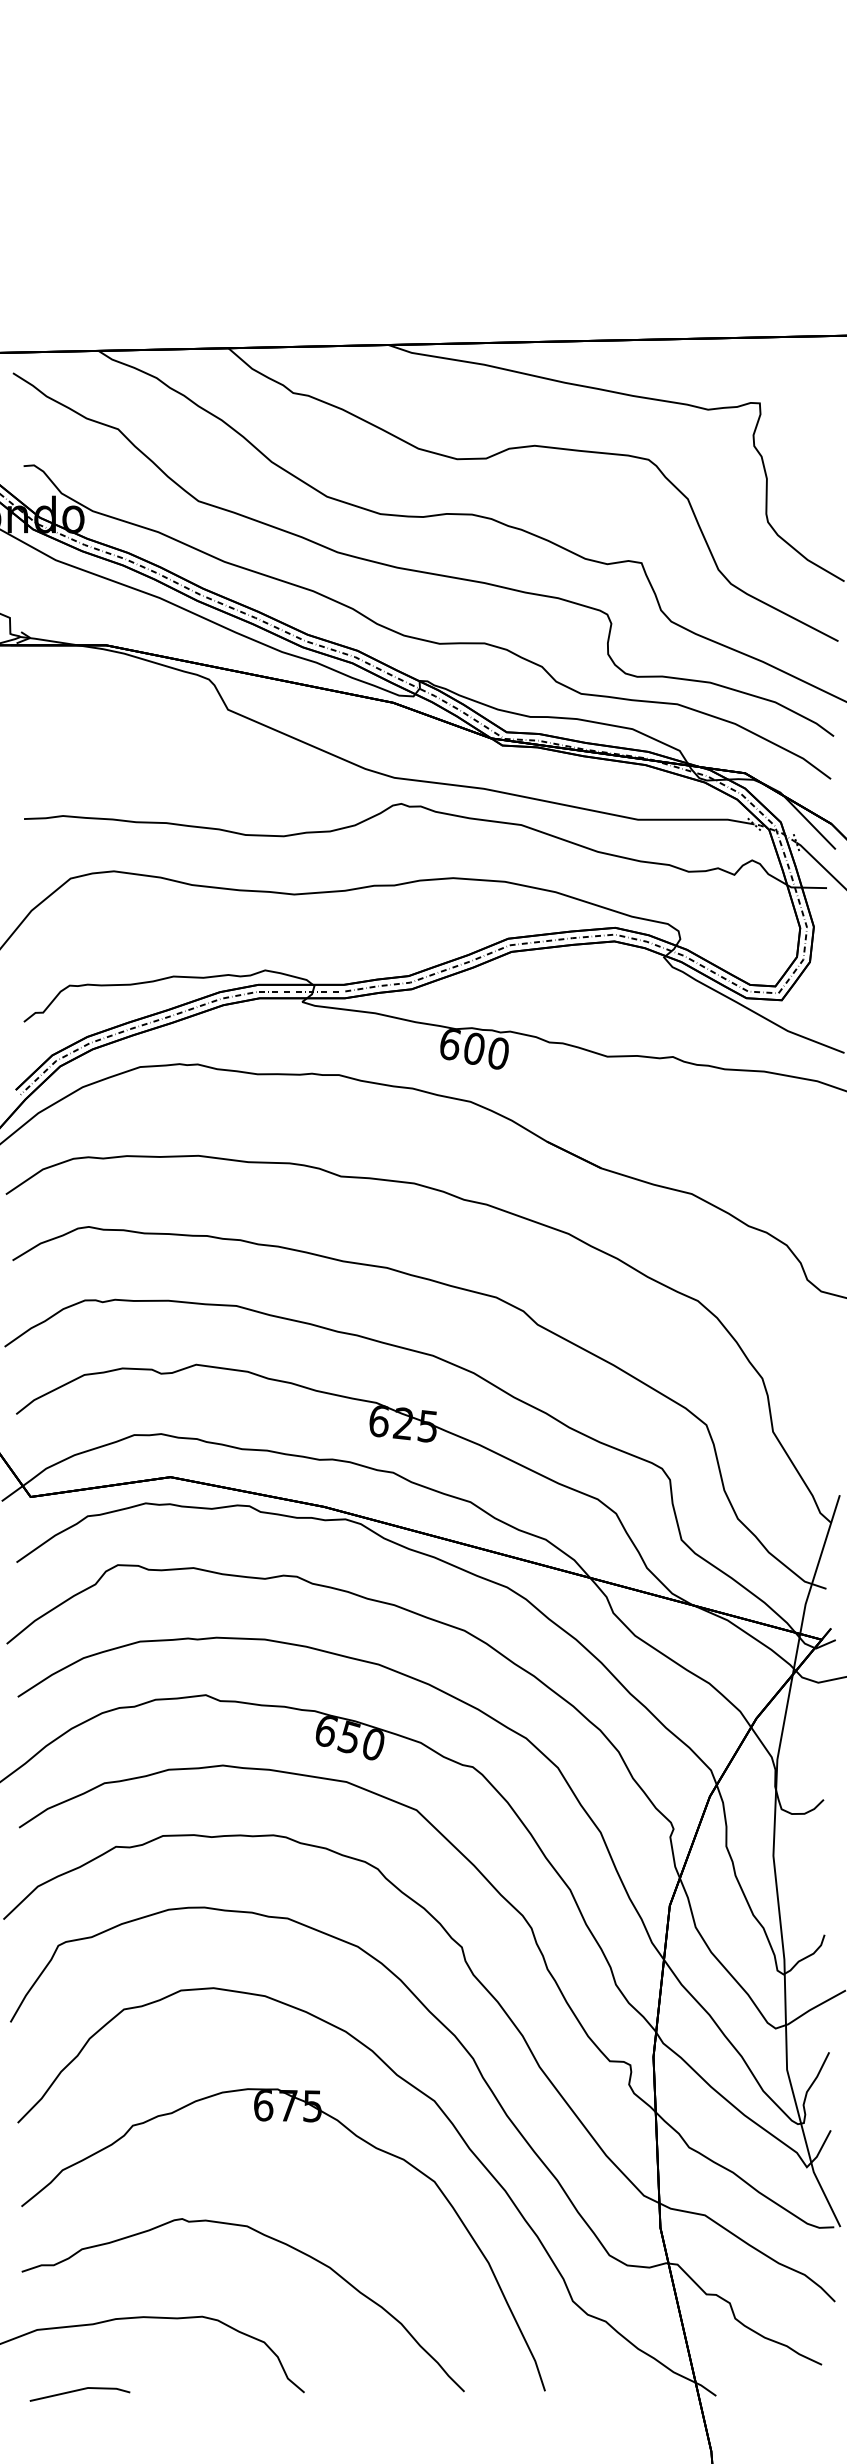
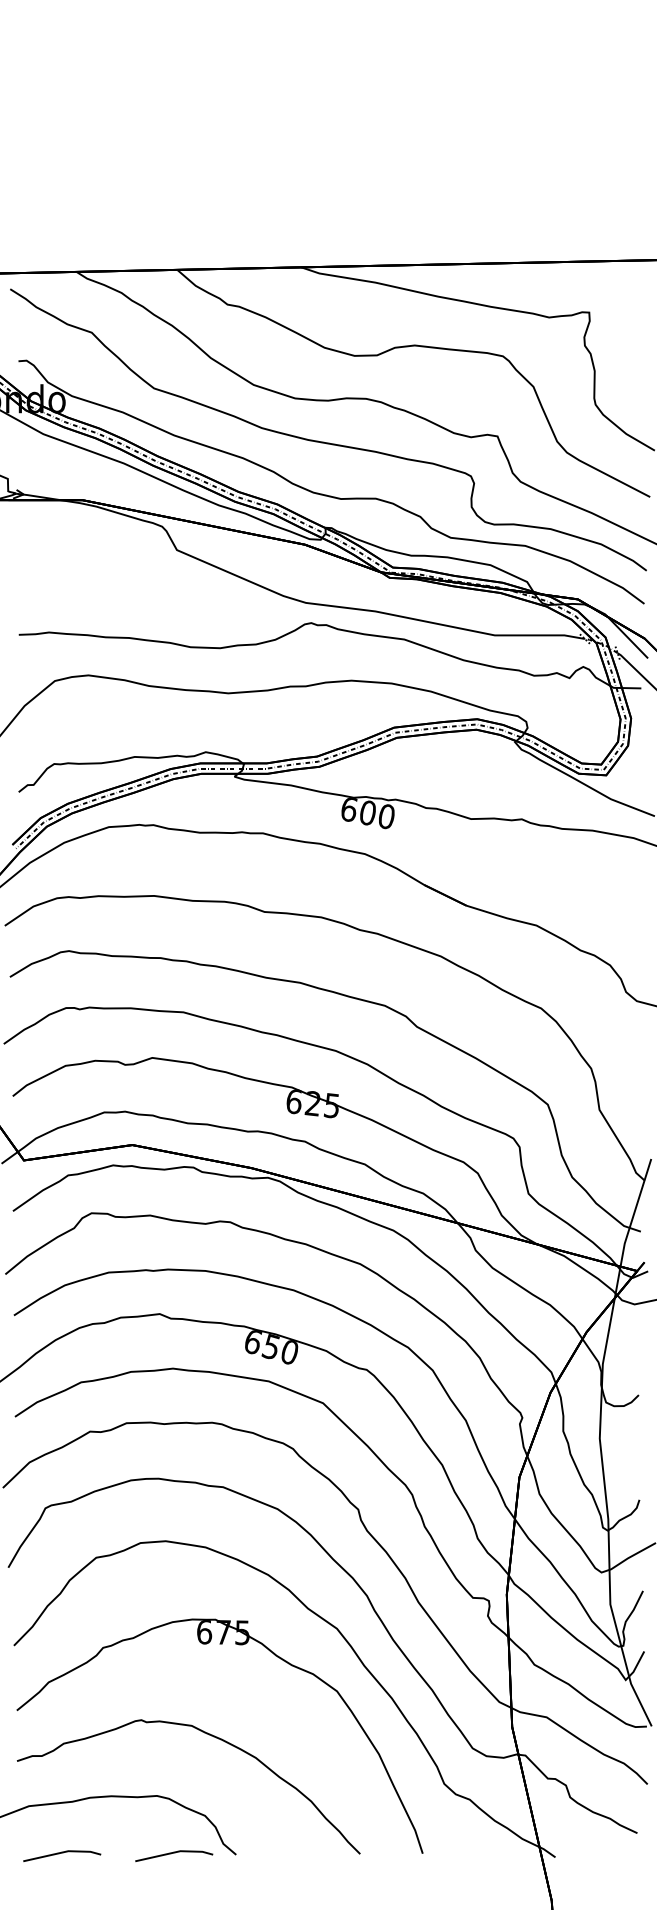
line: (224, 2390) -> (174, 1853), added

